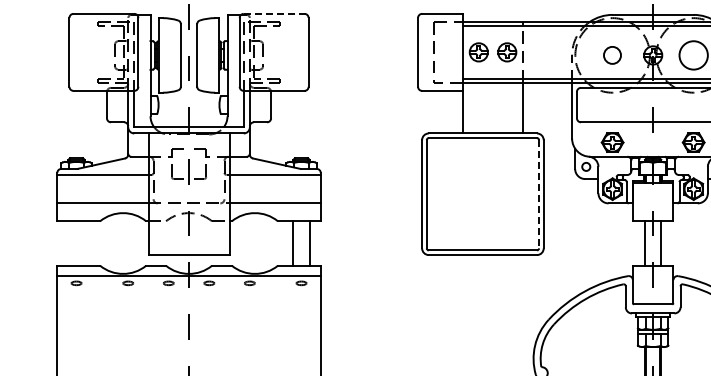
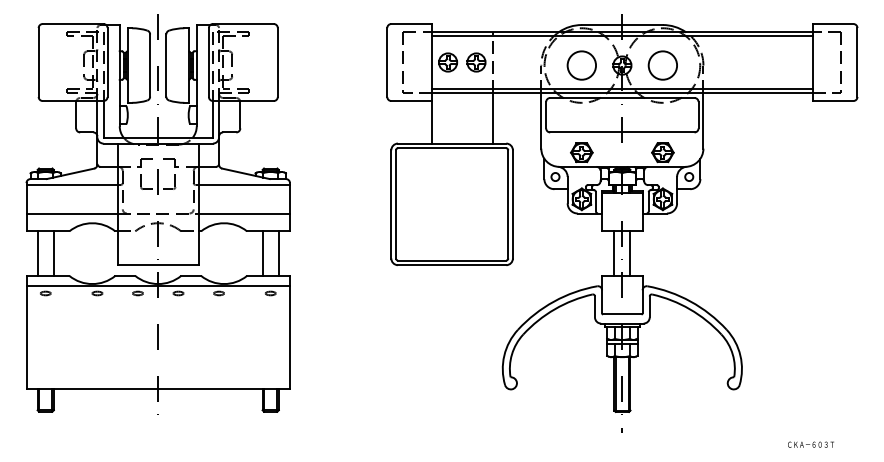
line: (274, 14) -> (243, 24), dashed -> solid
circle: (612, 55) -> (581, 65), size x1.67
line: (539, 194) -> (508, 204), dashed -> solid
line: (68, 243) -> (37, 253), added
line: (84, 243) -> (53, 253), added

